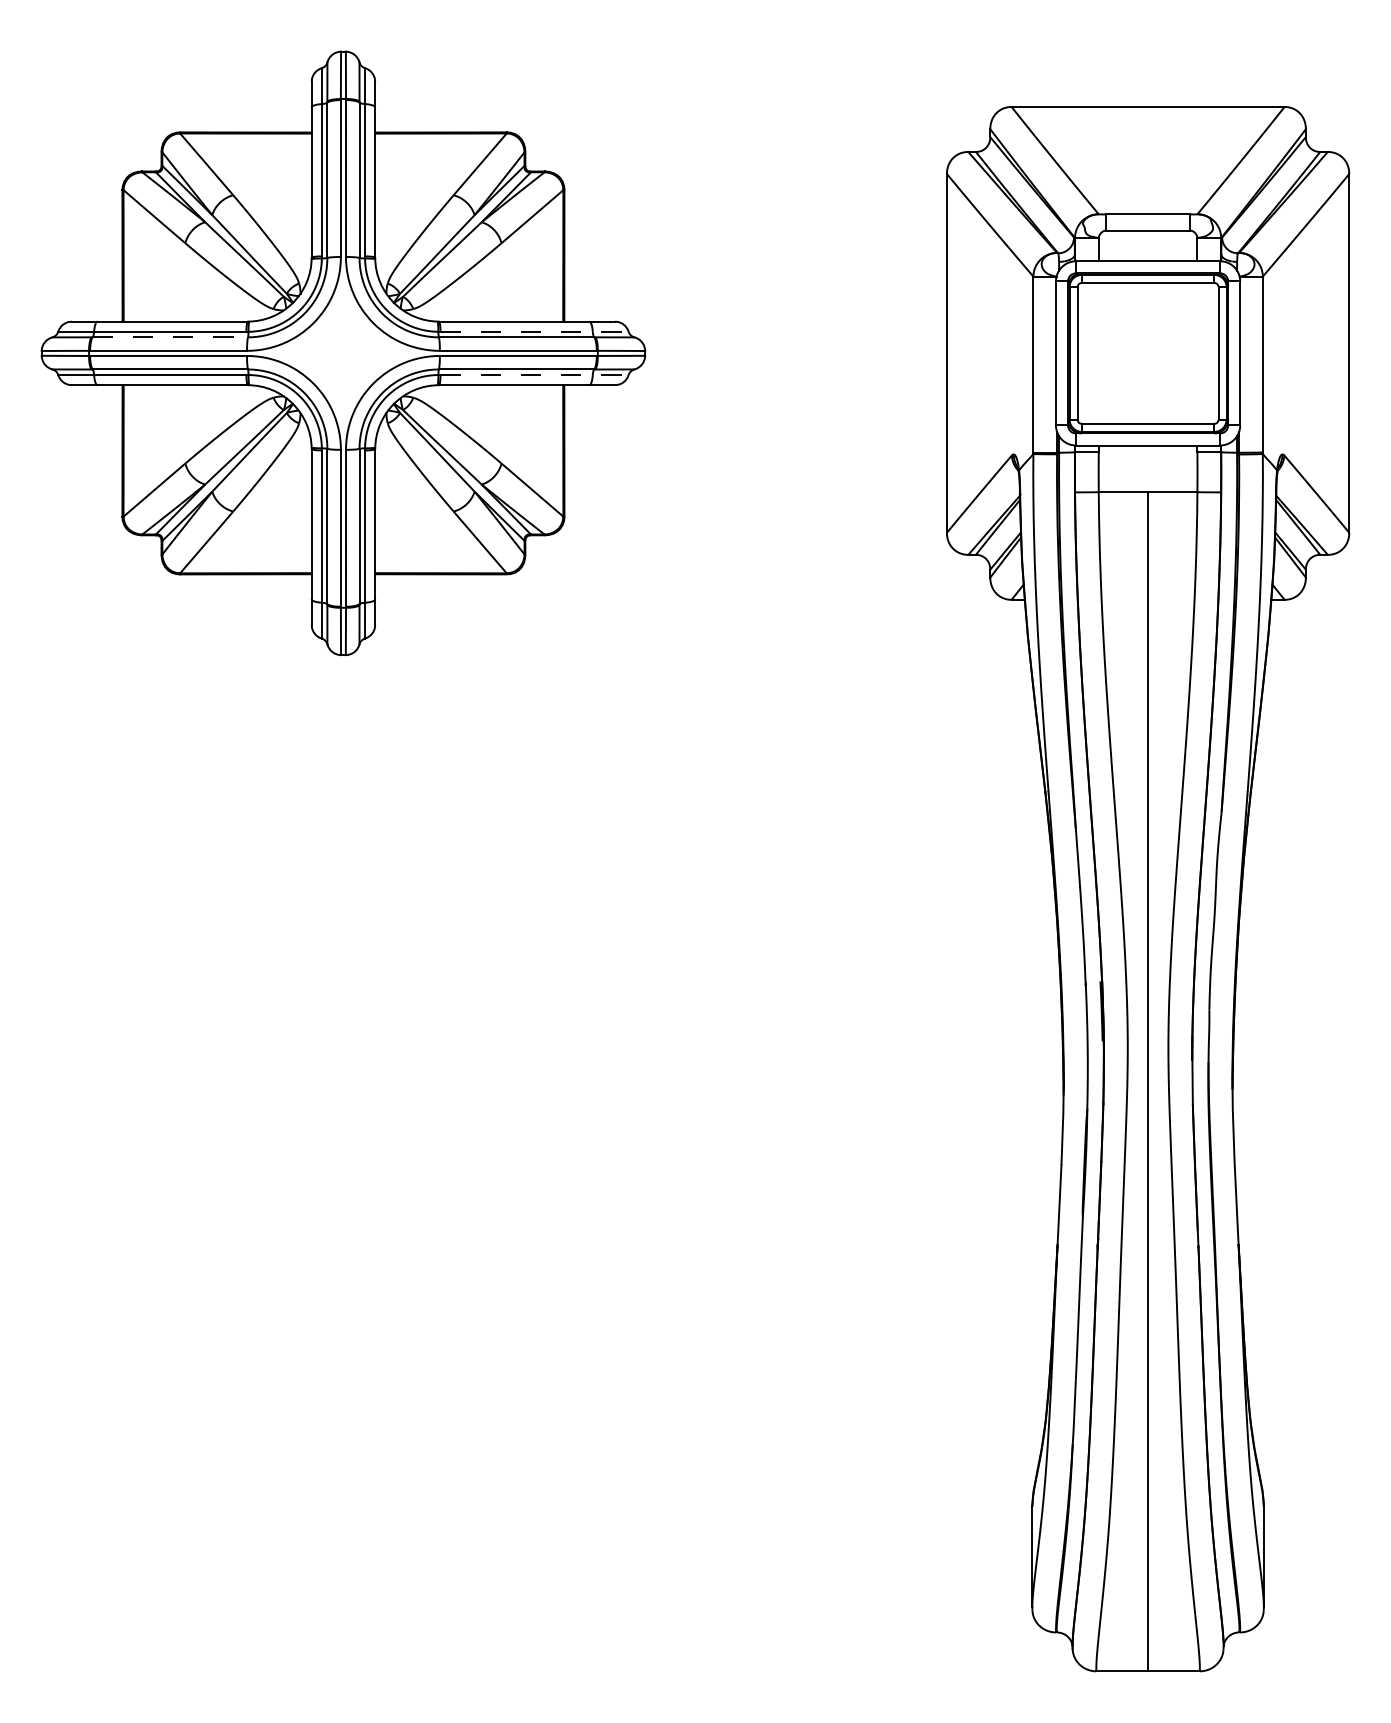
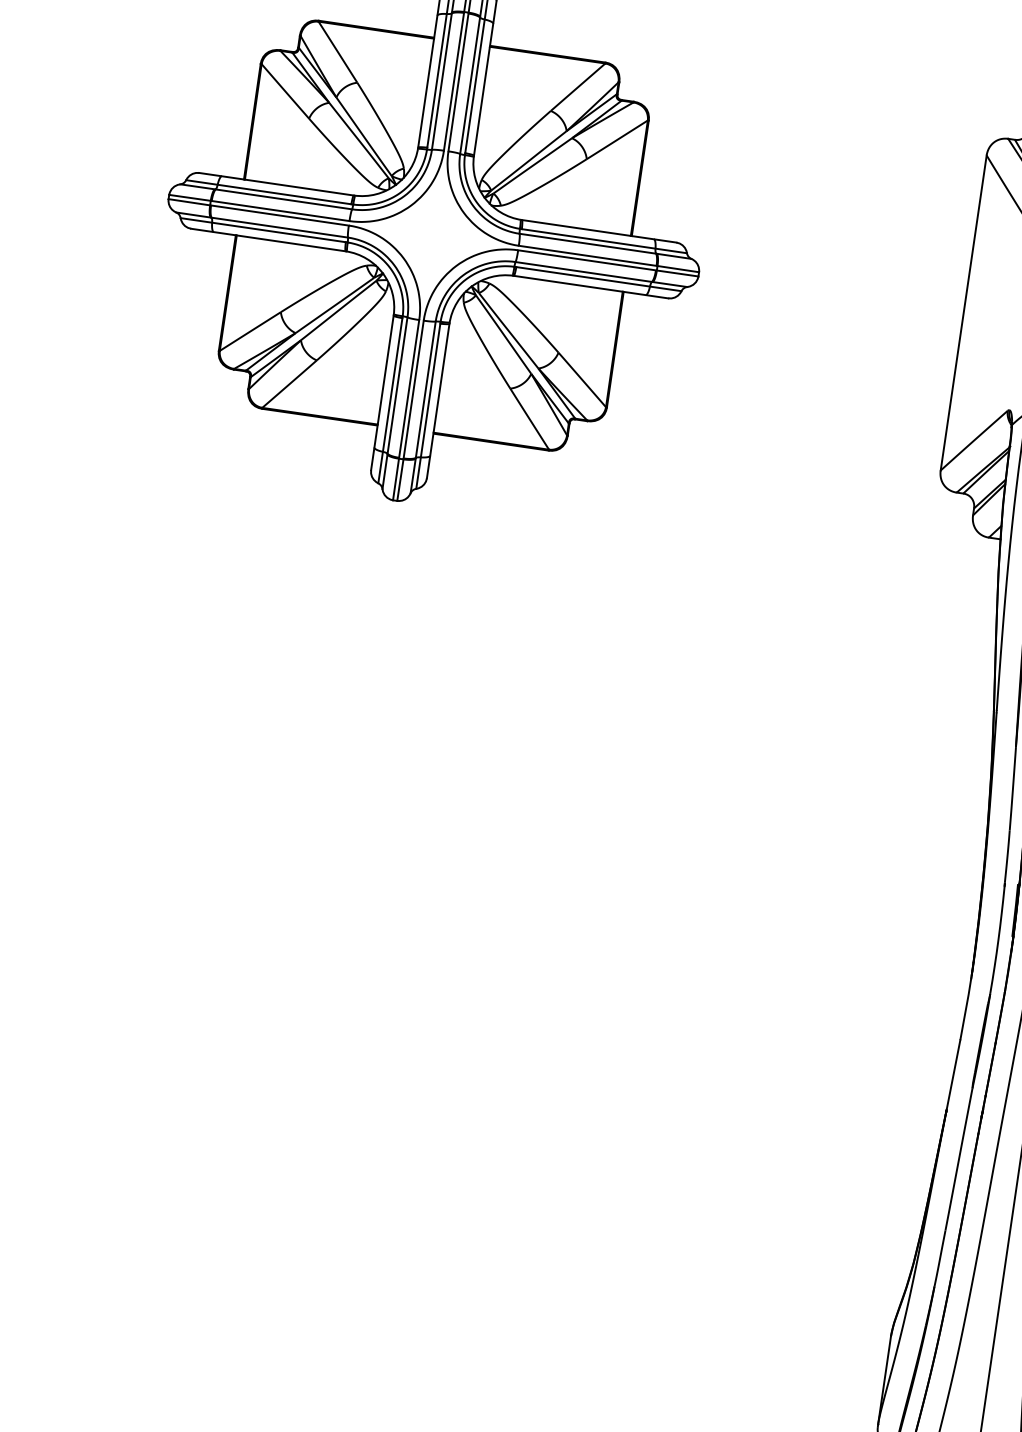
line: (535, 331) -> (605, 241), dashed -> solid
line: (170, 337) -> (284, 199), dashed -> solid
line: (535, 375) -> (599, 279), dashed -> solid

